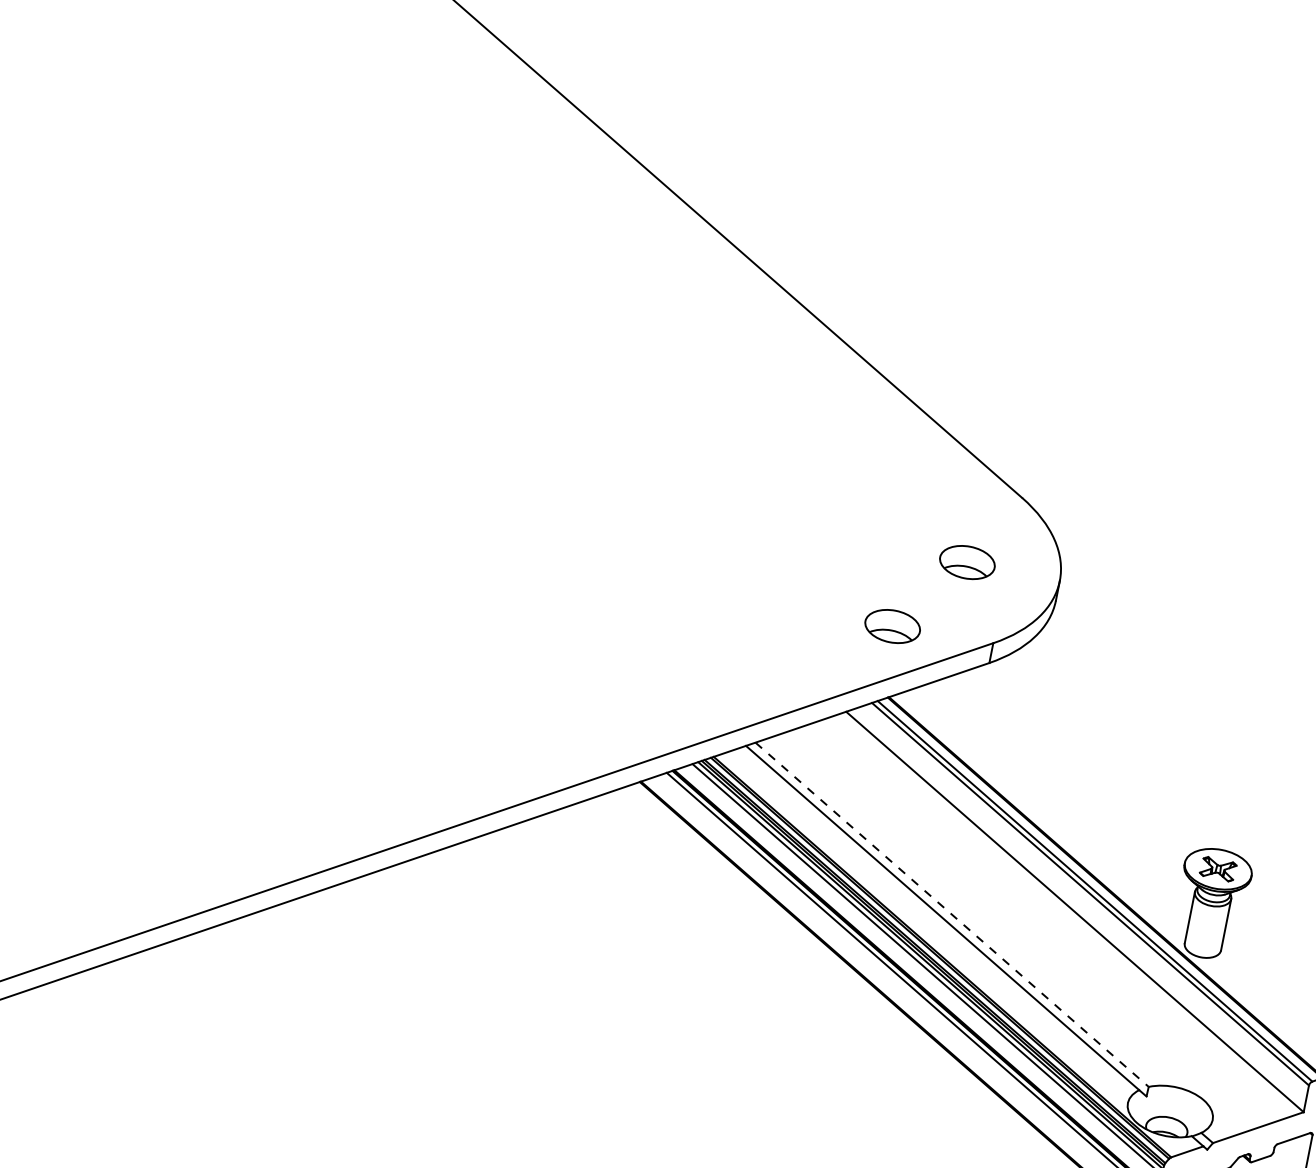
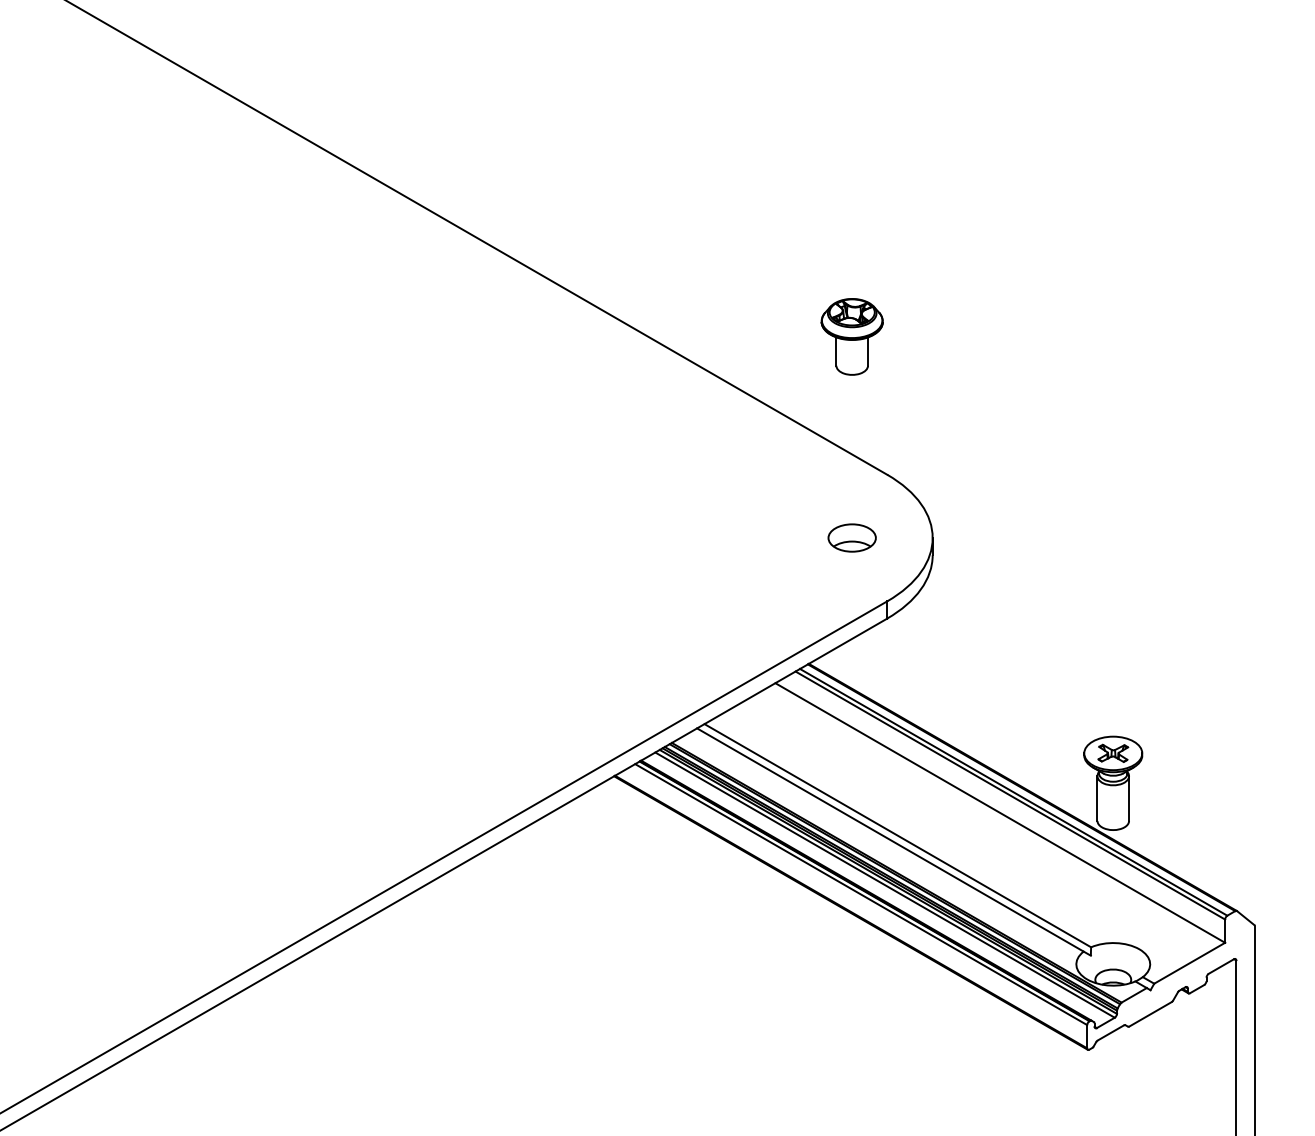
part: (1012, 330) -> (851, 336), added
part: (892, 625) -> (799, 603), removed
line: (952, 914) -> (898, 835), dashed -> solid

